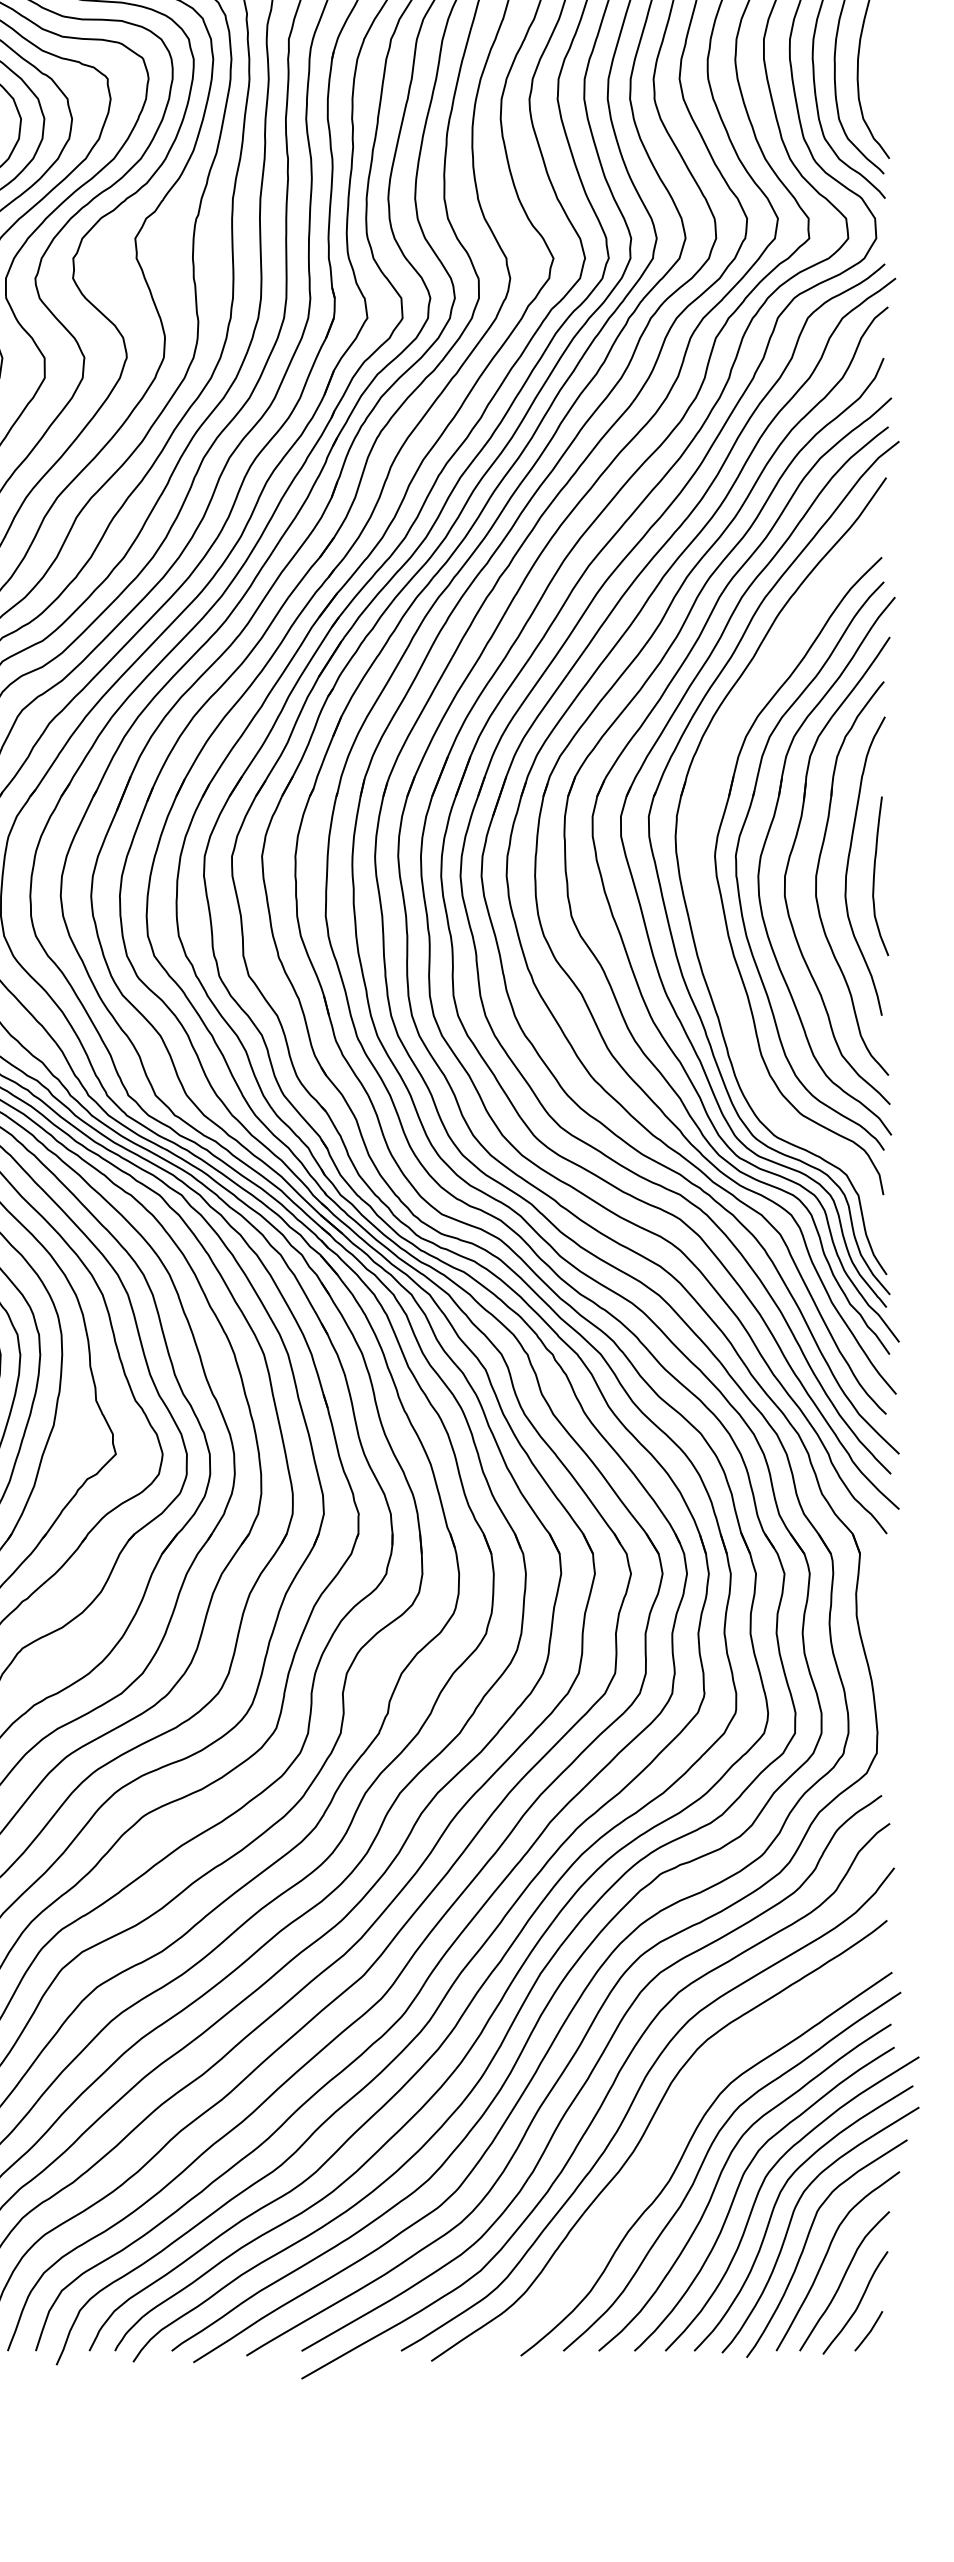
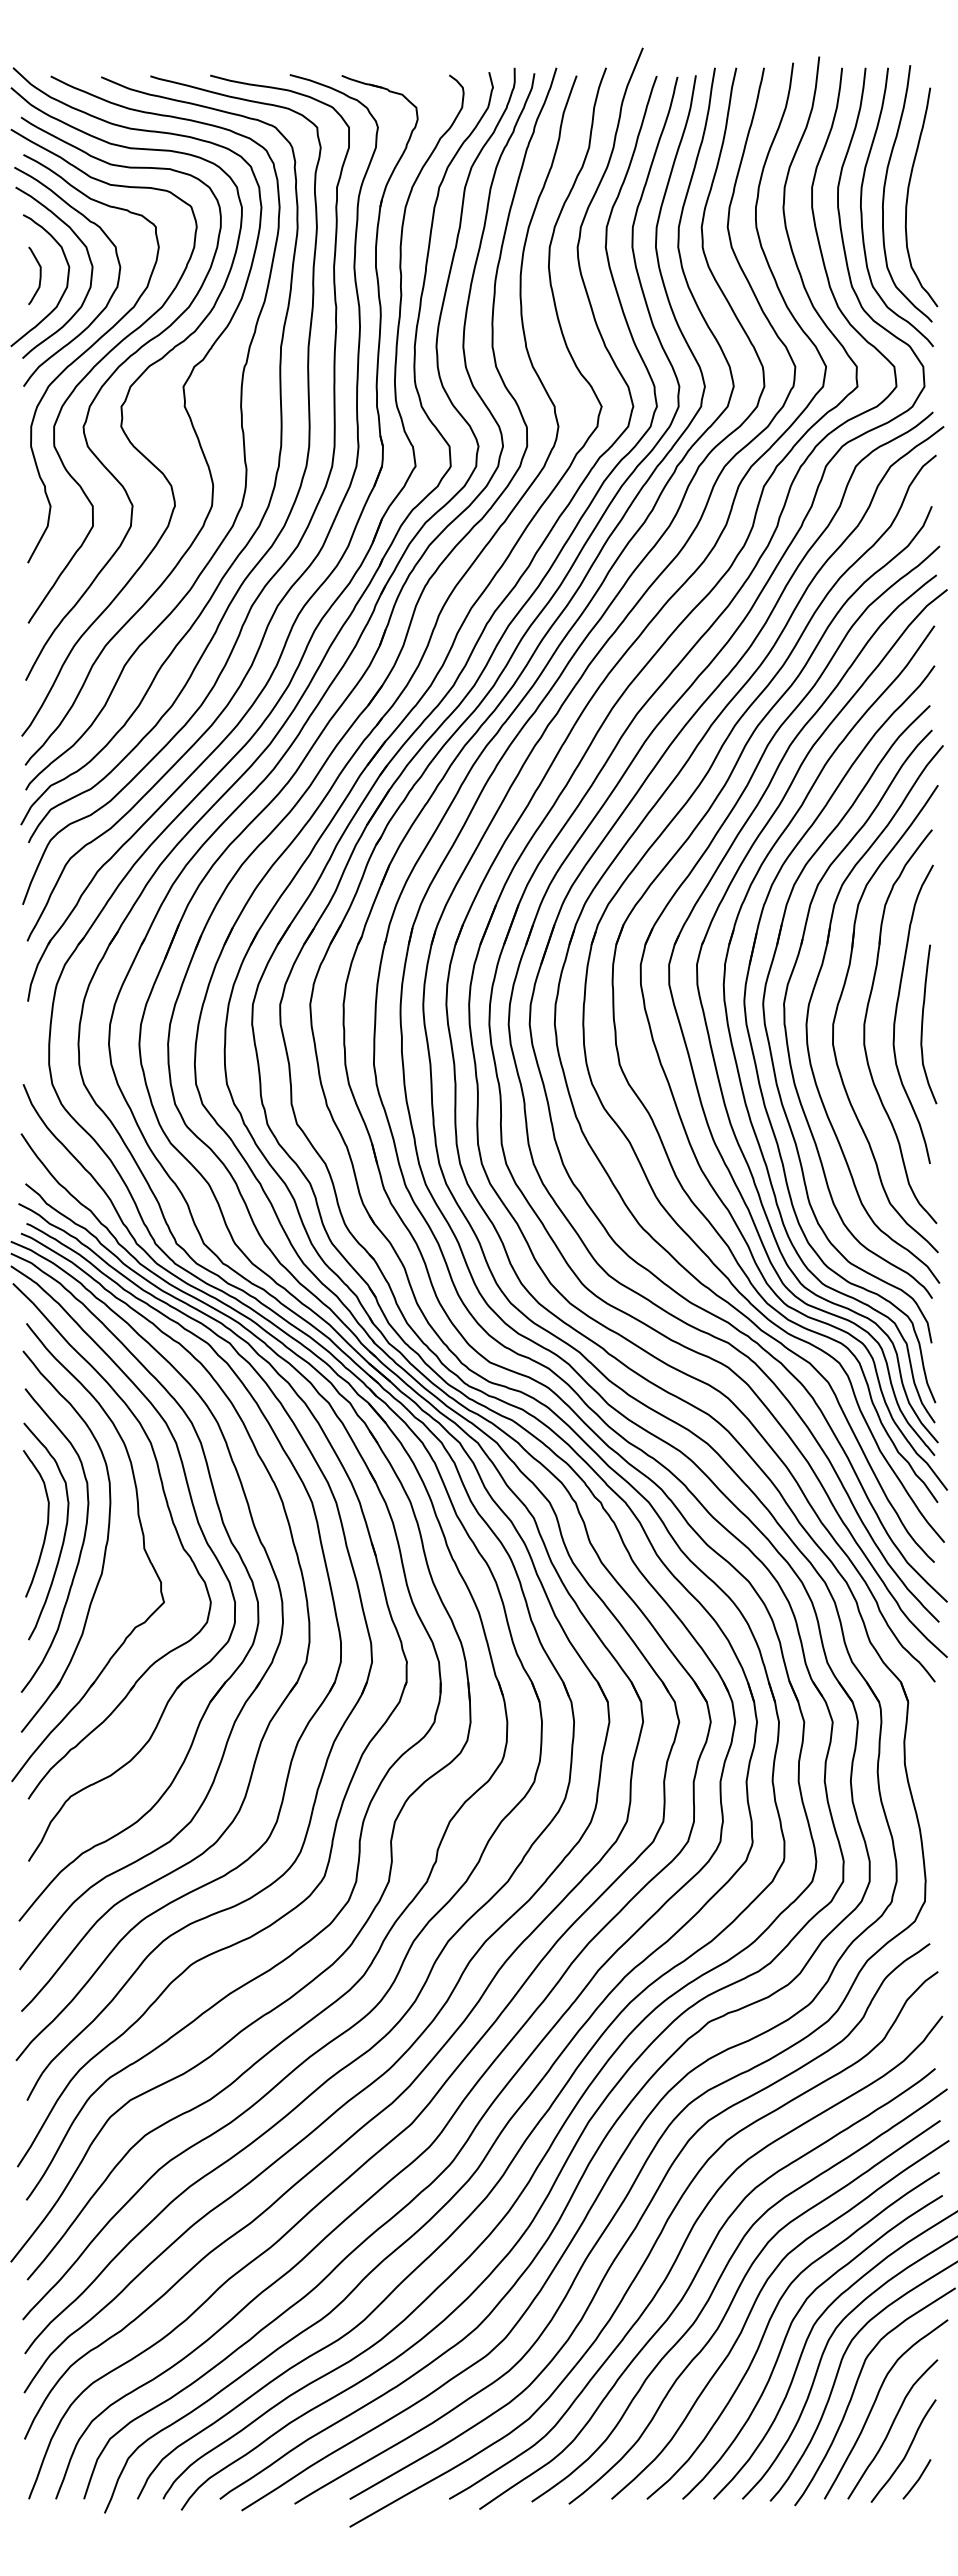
part: (705, 901) -> (753, 1049), added
curve: (669, 2136) -> (717, 2284), added

